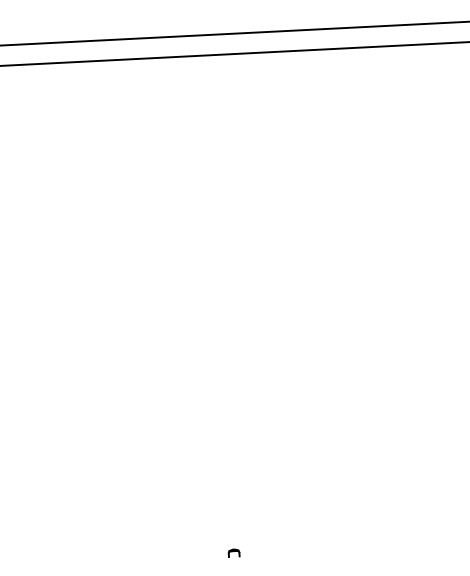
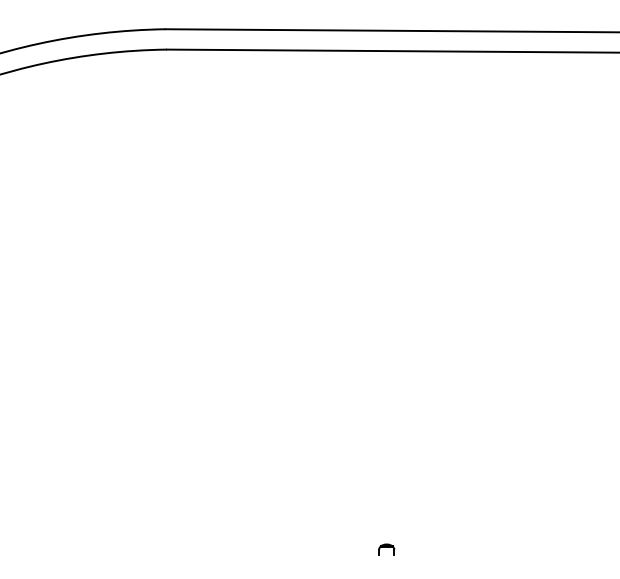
part: (233, 553) -> (386, 549), size x1.43

